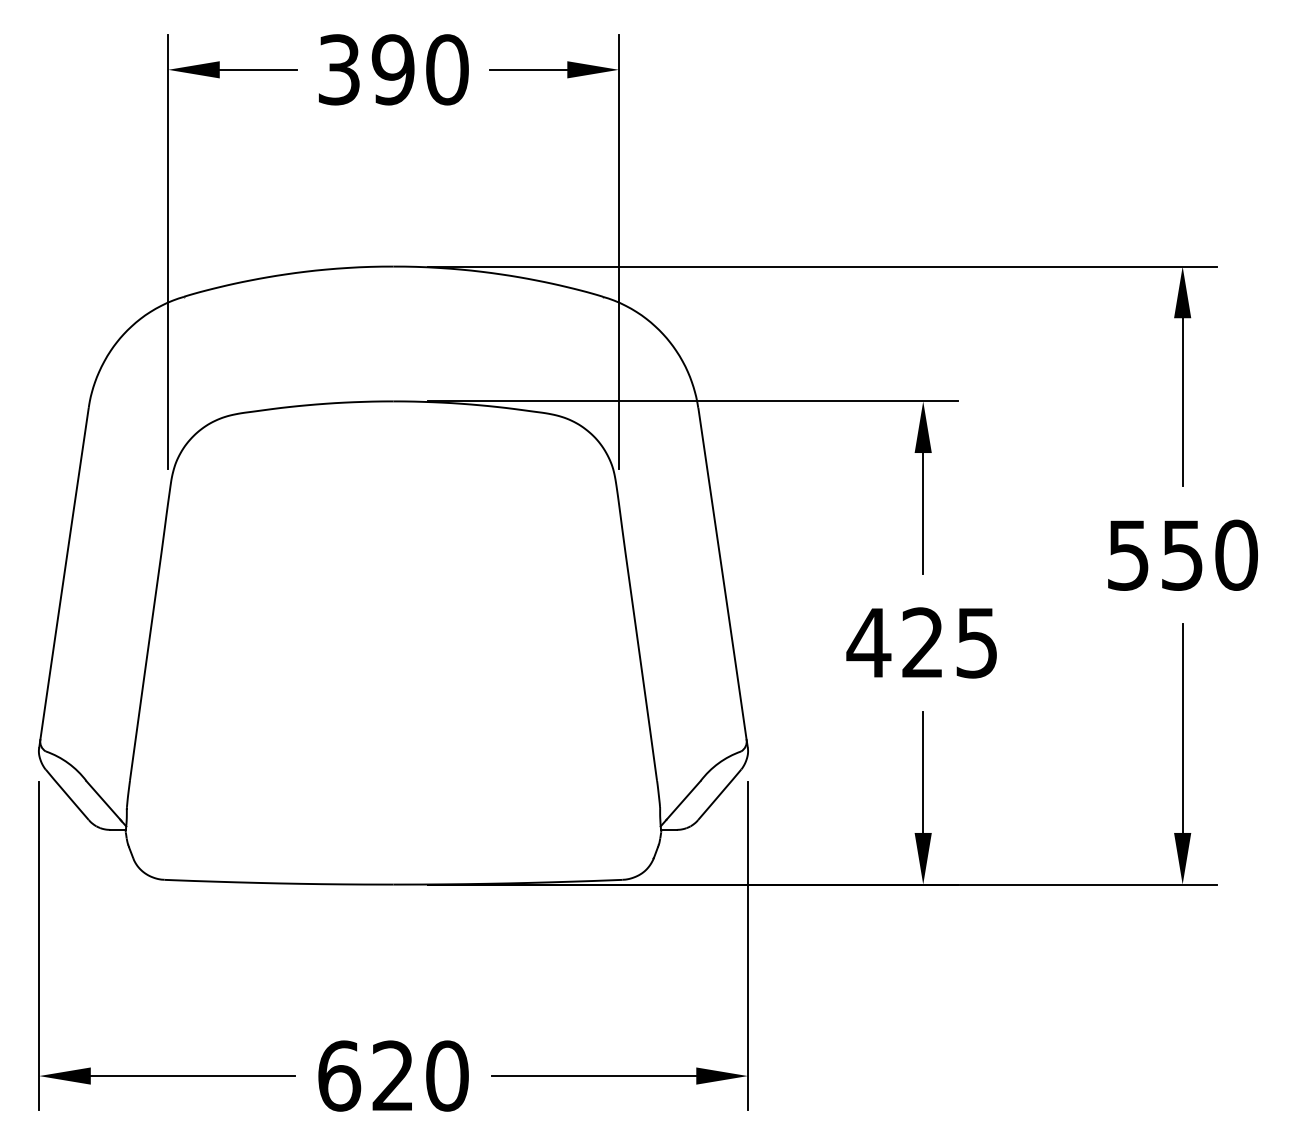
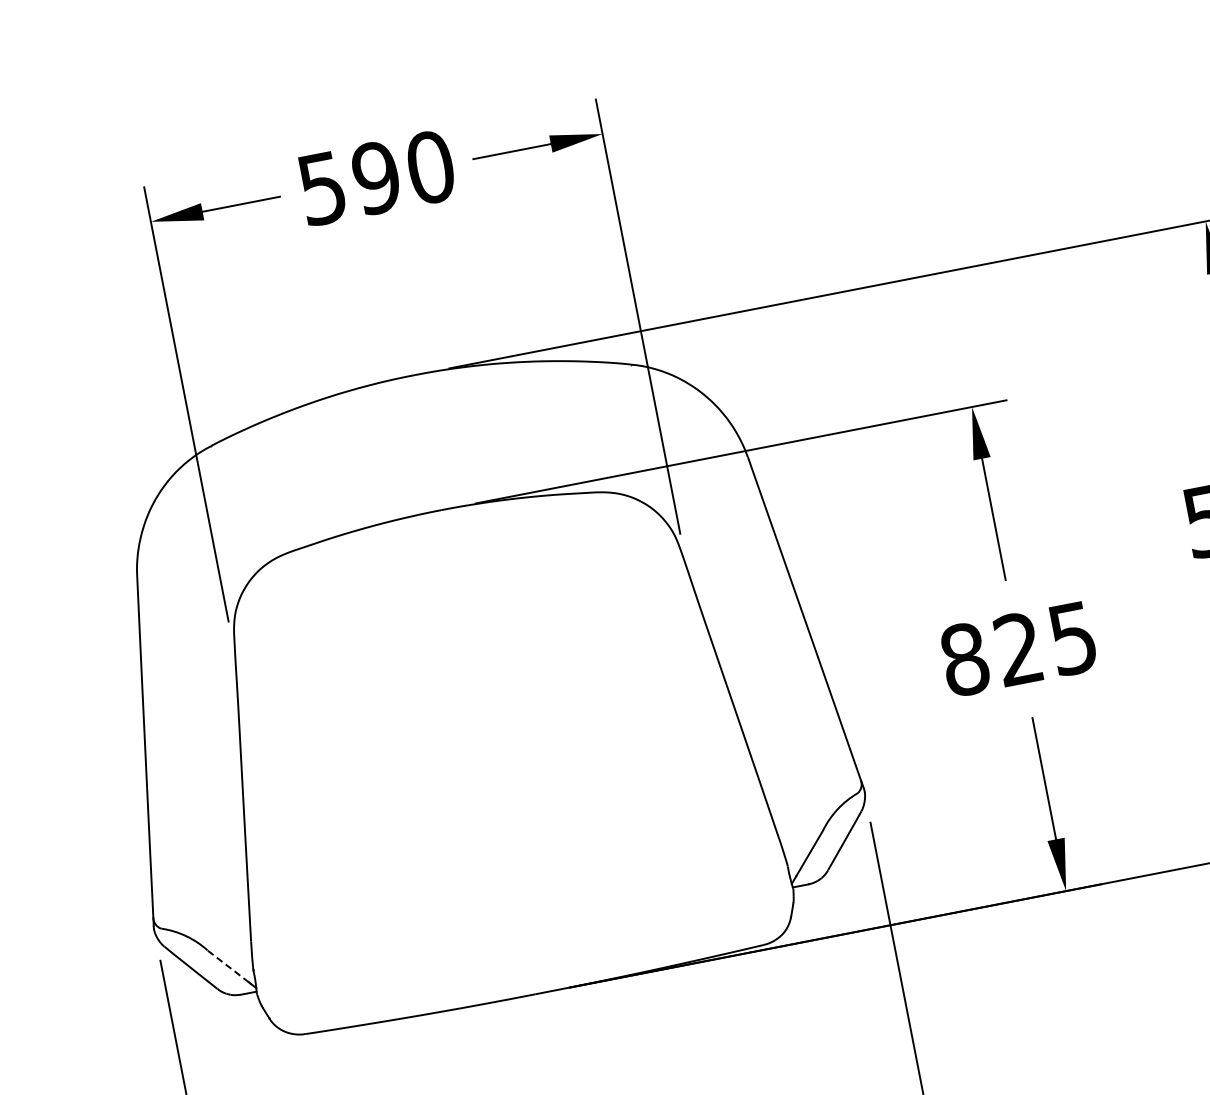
text: (339, 69) -> (322, 188), 390 -> 590
text: (868, 642) -> (964, 659), 425 -> 825
line: (103, 800) -> (228, 966), solid -> dashed

